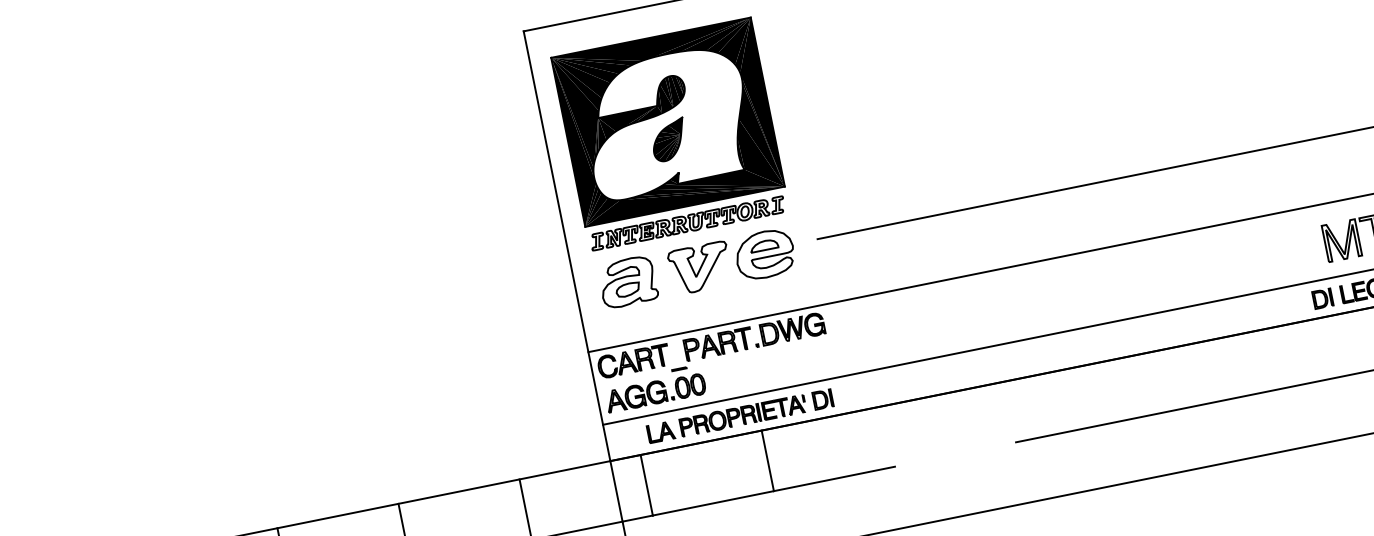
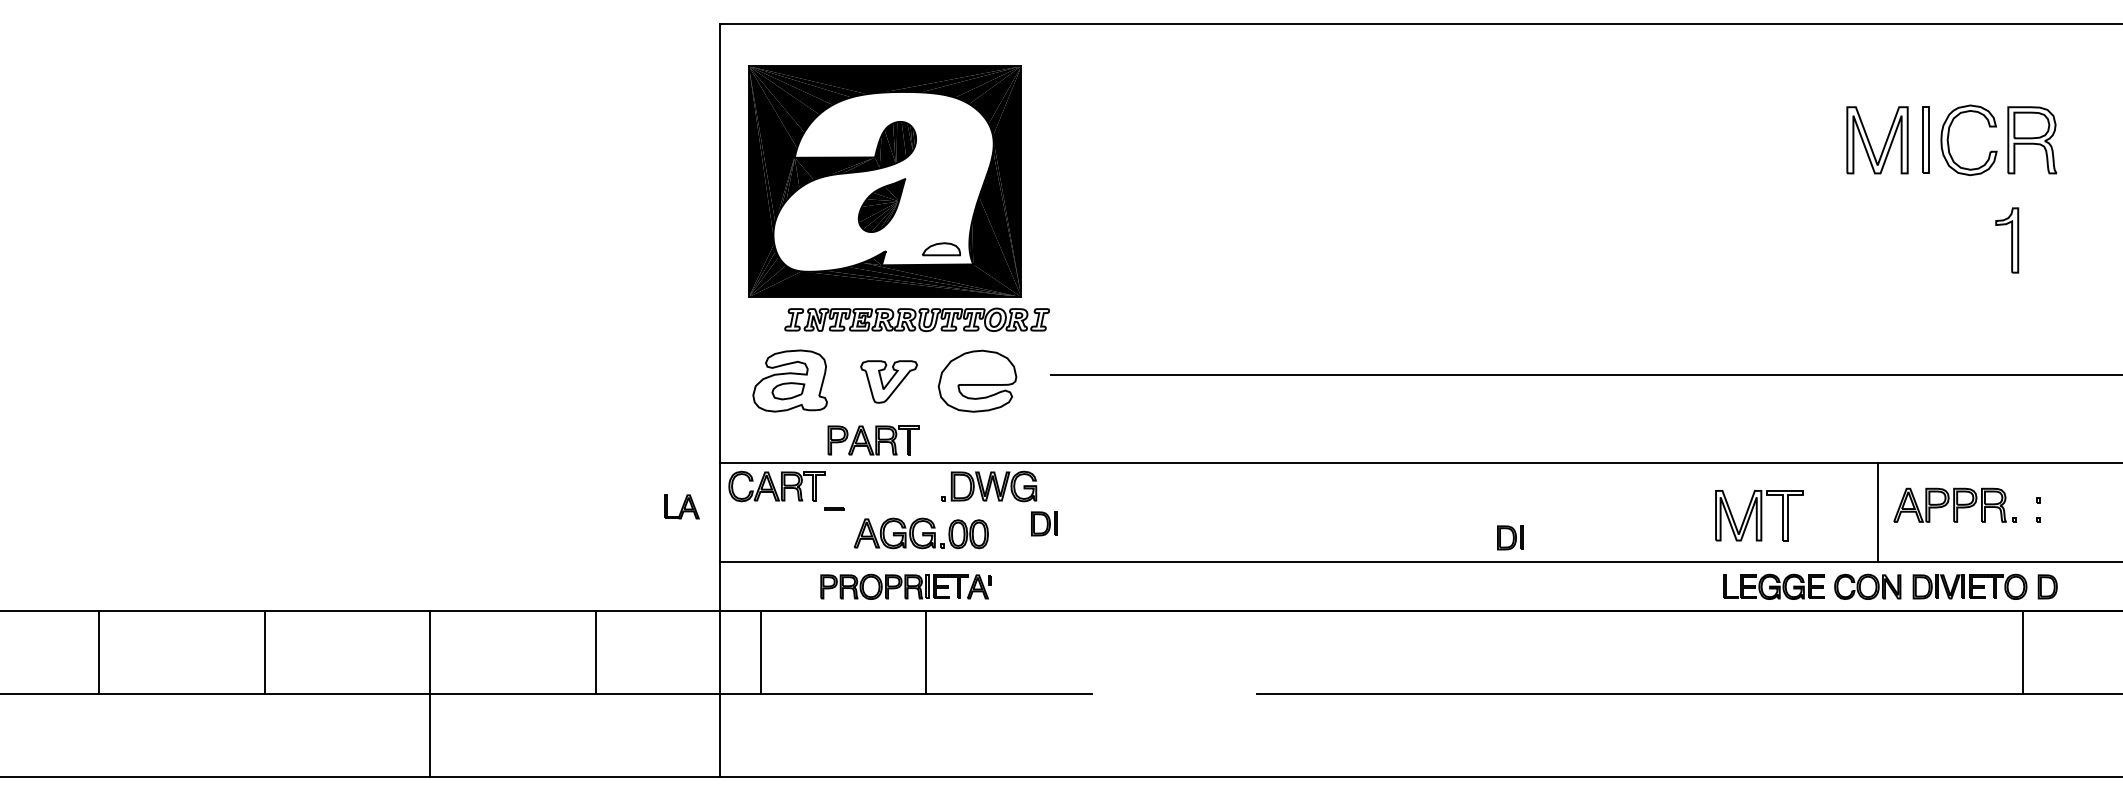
part: (687, 223) -> (916, 319), moved
part: (764, 245) -> (941, 249), moved
part: (699, 267) -> (888, 381), size x0.7
part: (1322, 298) -> (1510, 537), moved
part: (718, 344) -> (873, 440), moved
part: (655, 392) -> (921, 533), moved
part: (823, 399) -> (1044, 523), moved
part: (660, 431) -> (681, 506), moved

